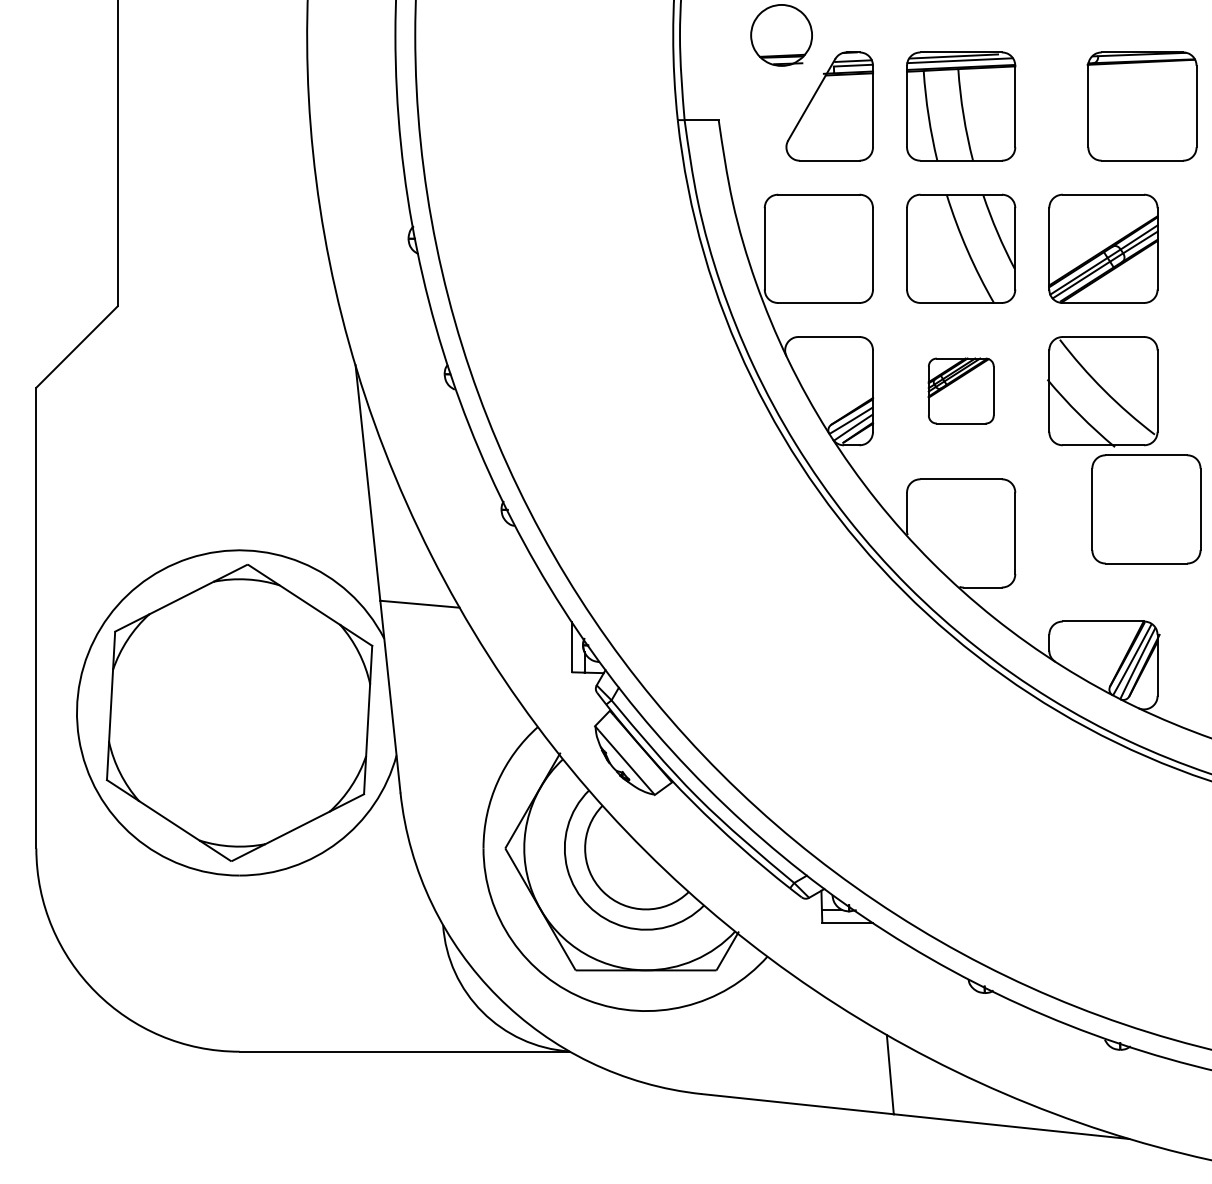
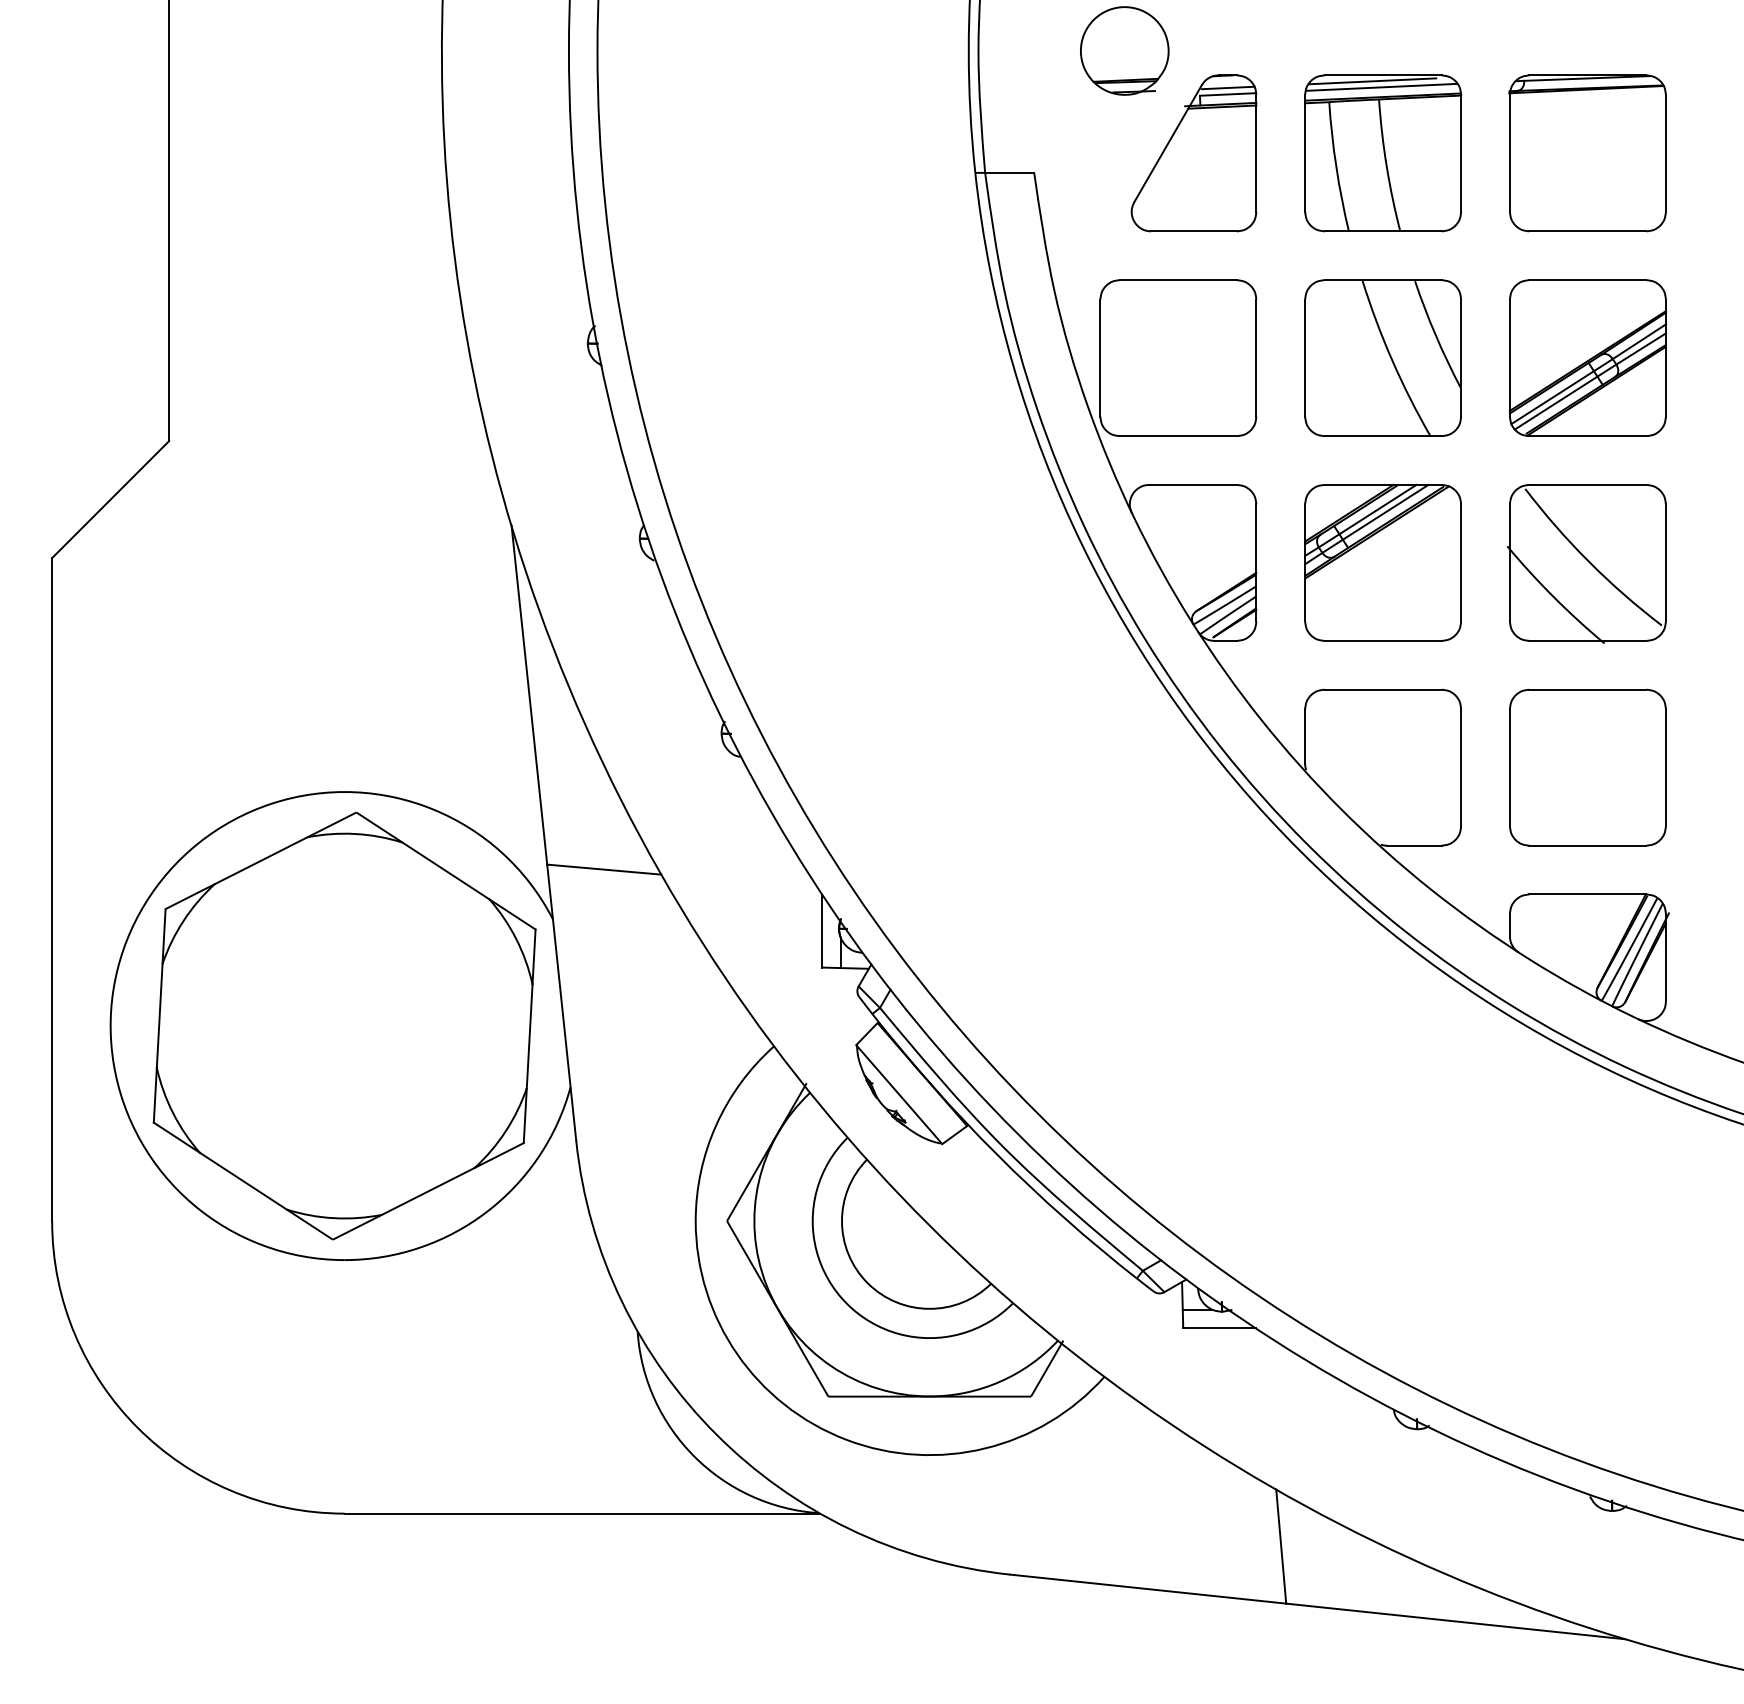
part: (1141, 106) -> (1586, 153), moved
part: (961, 390) -> (1383, 562), size x1.67
part: (1146, 509) -> (1588, 767), moved

